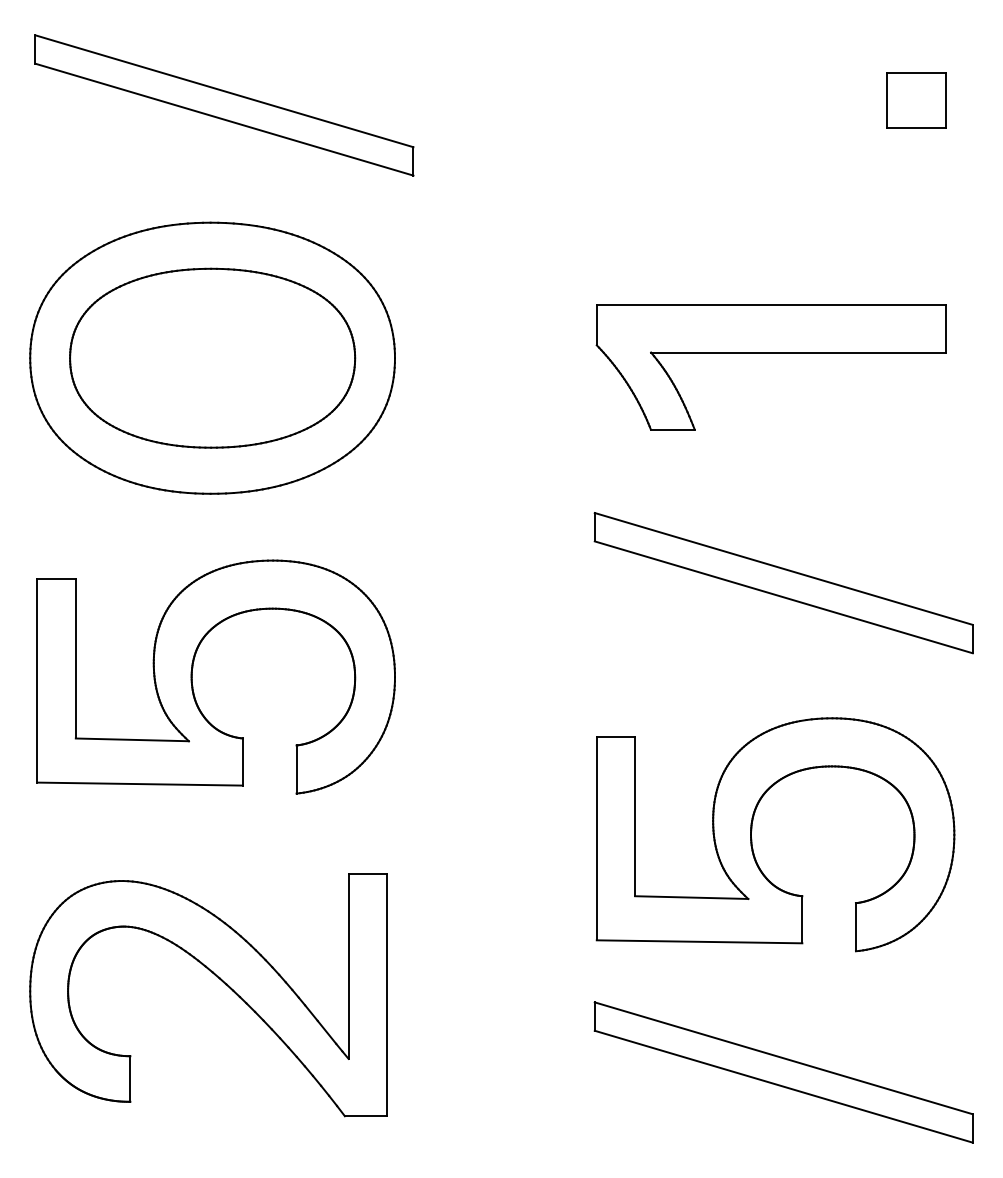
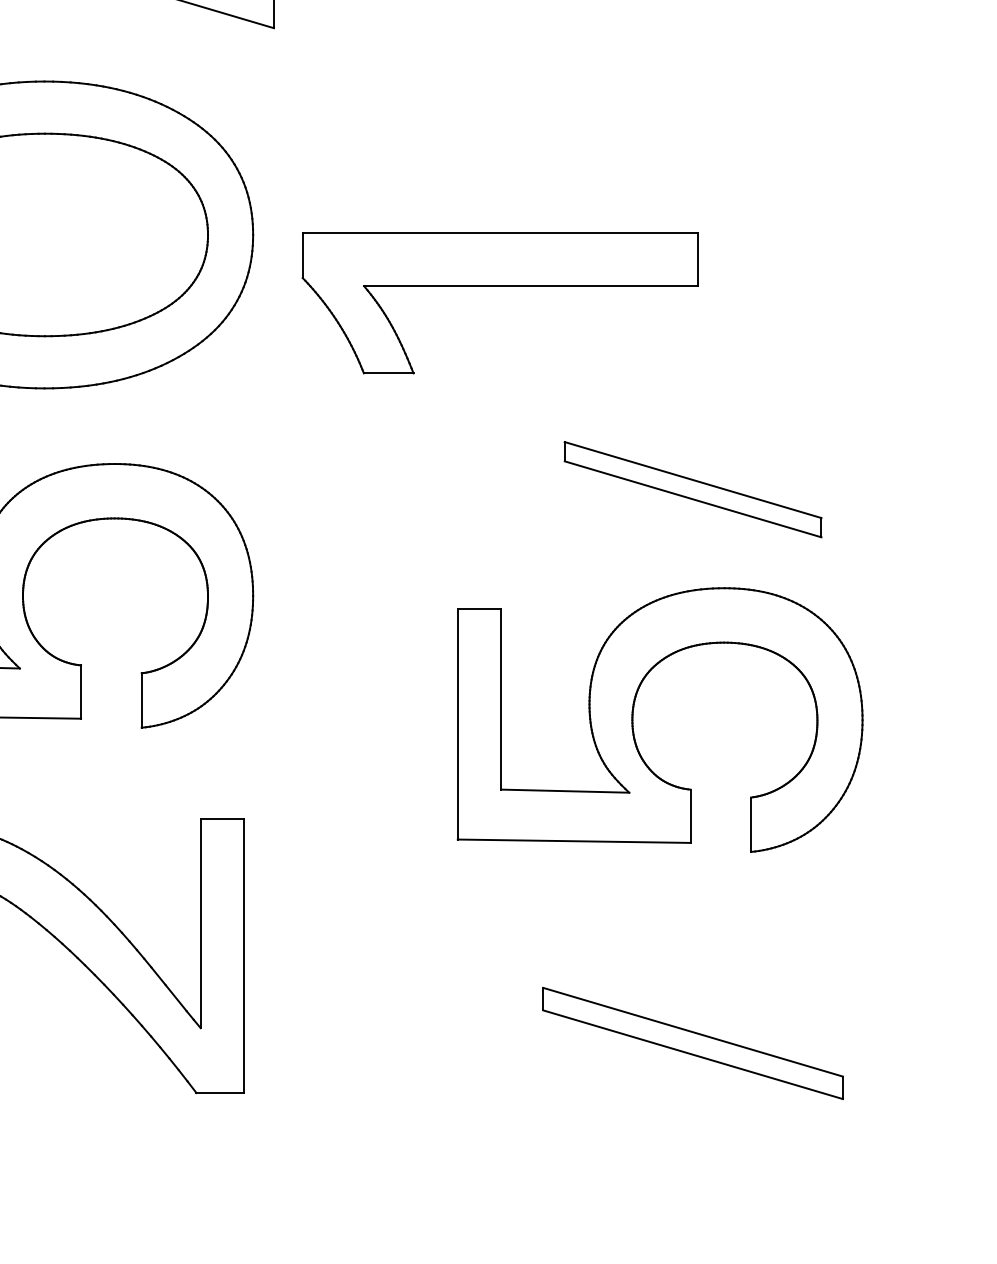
part: (770, 353) -> (499, 287), moved
part: (783, 583) -> (692, 489), size x0.6
part: (752, 830) -> (634, 715), moved
part: (783, 1072) -> (692, 1043), size x0.7

